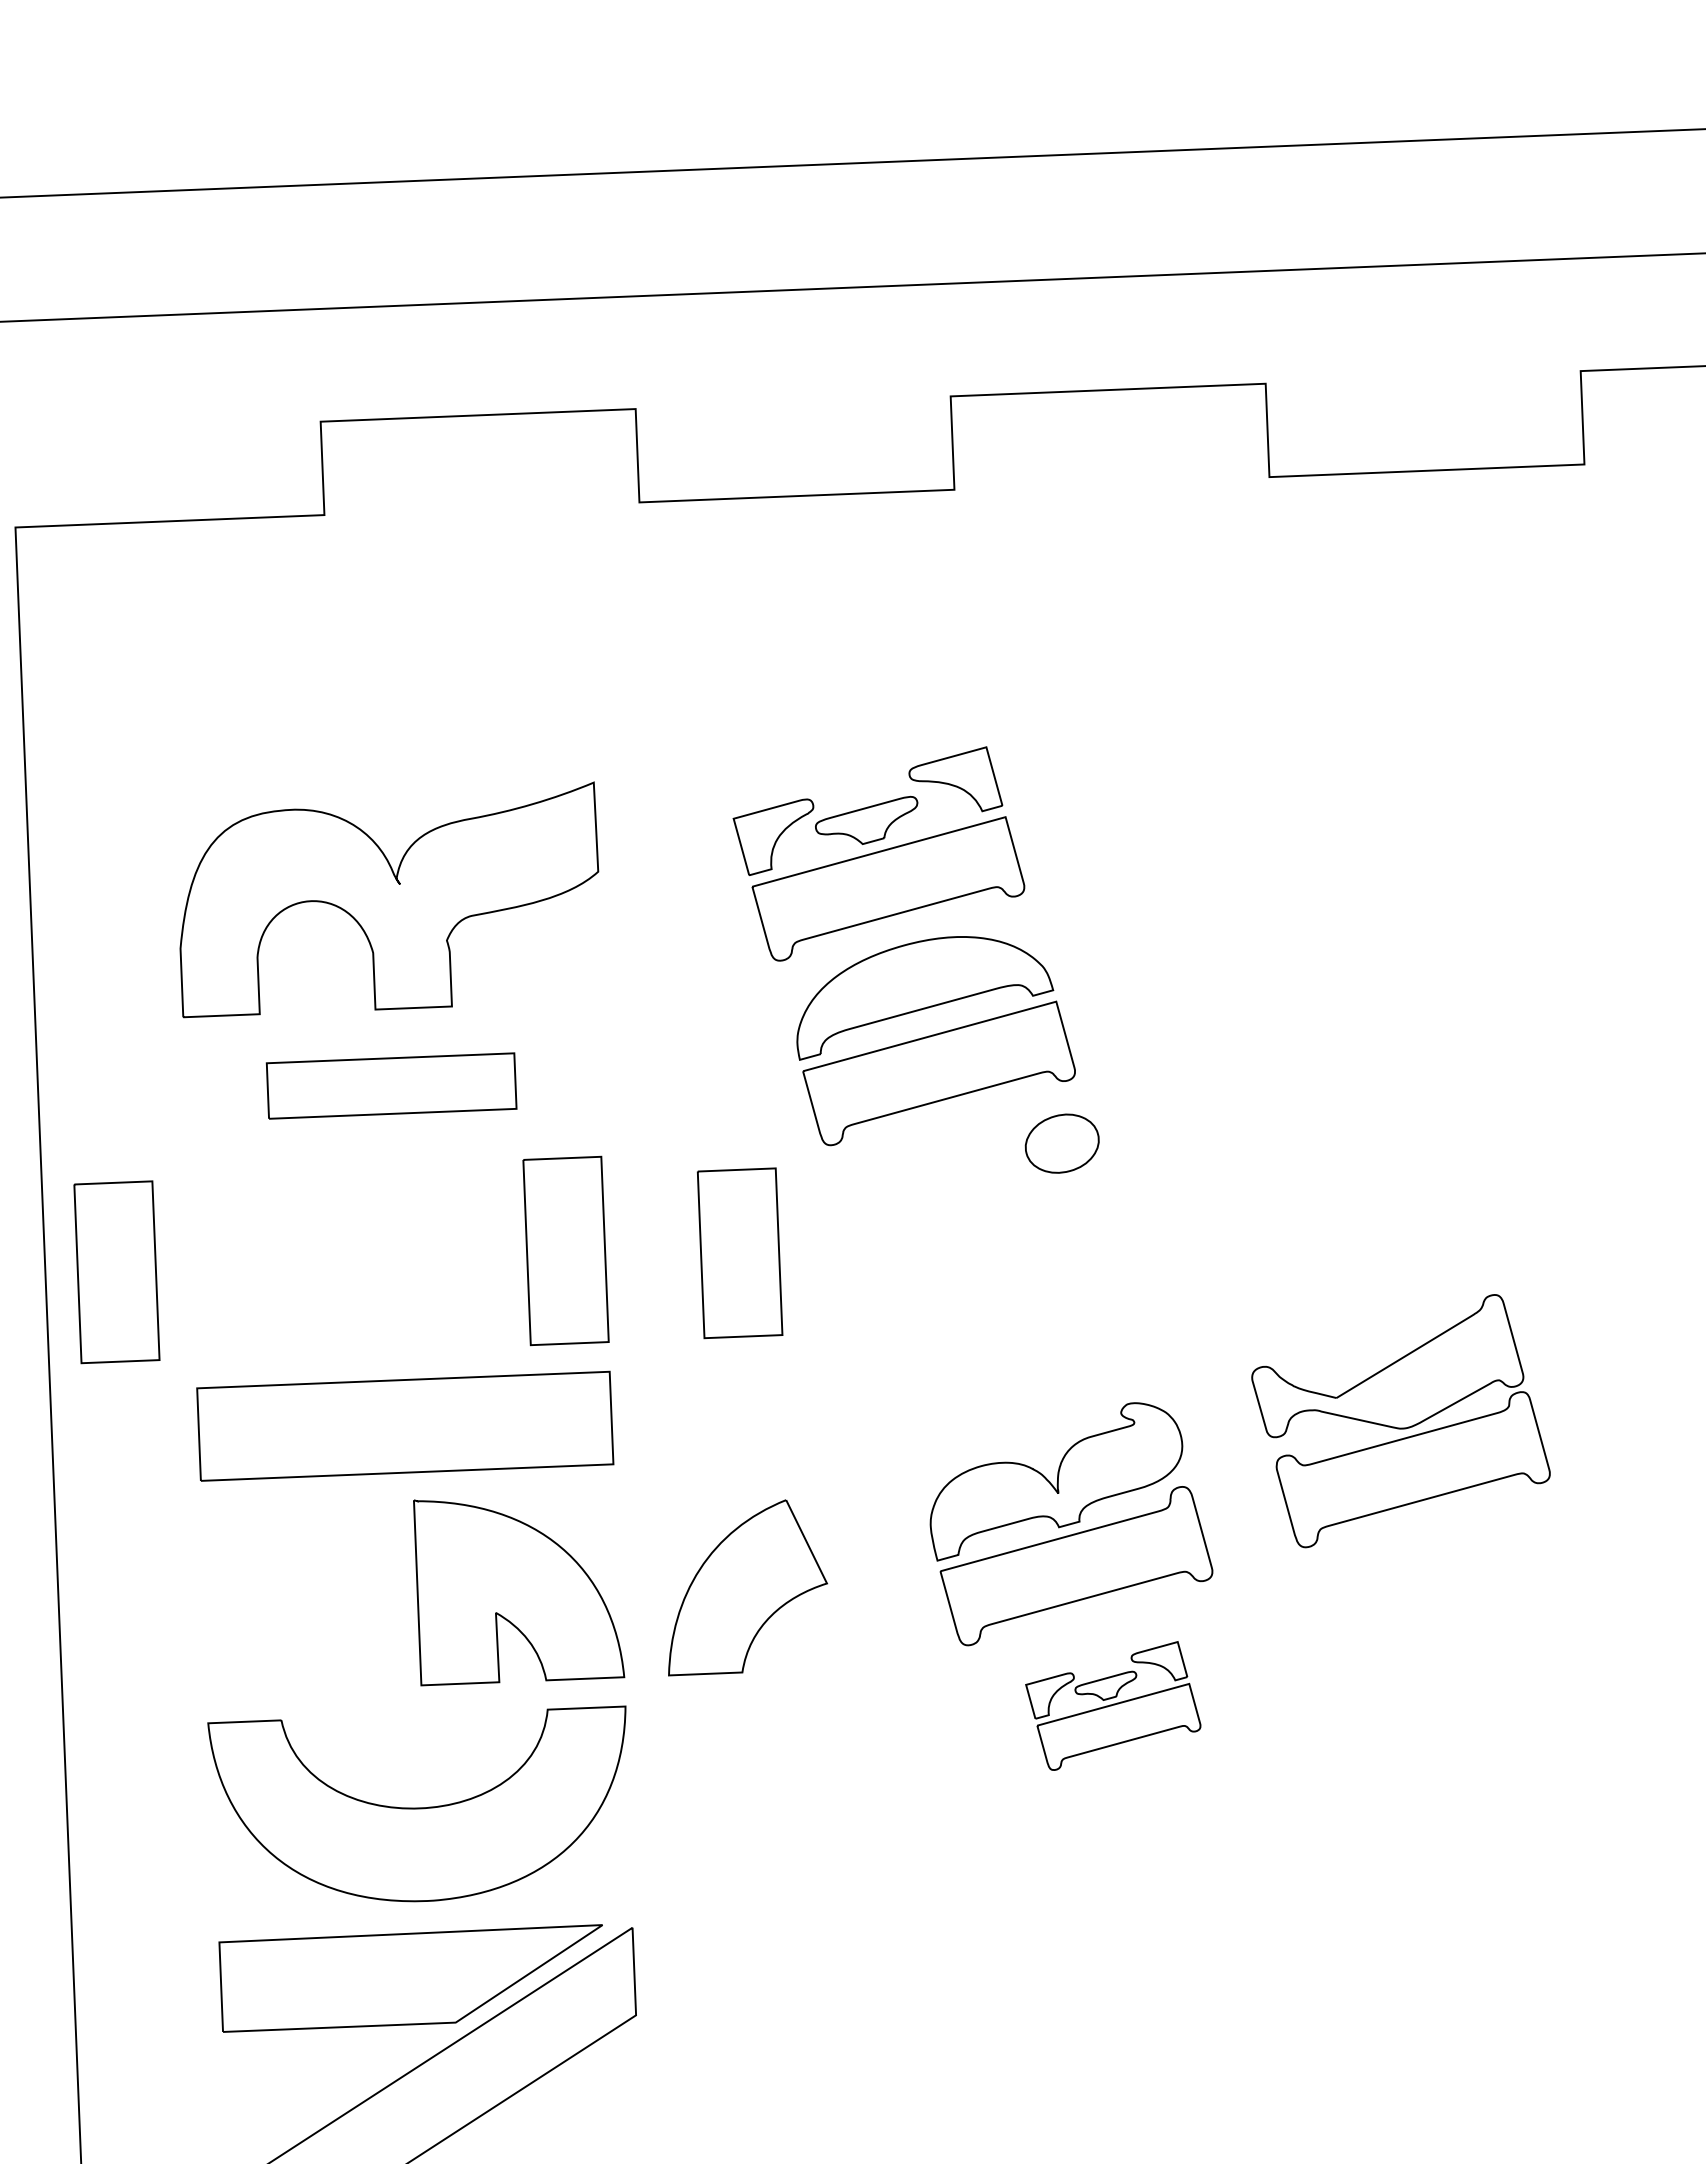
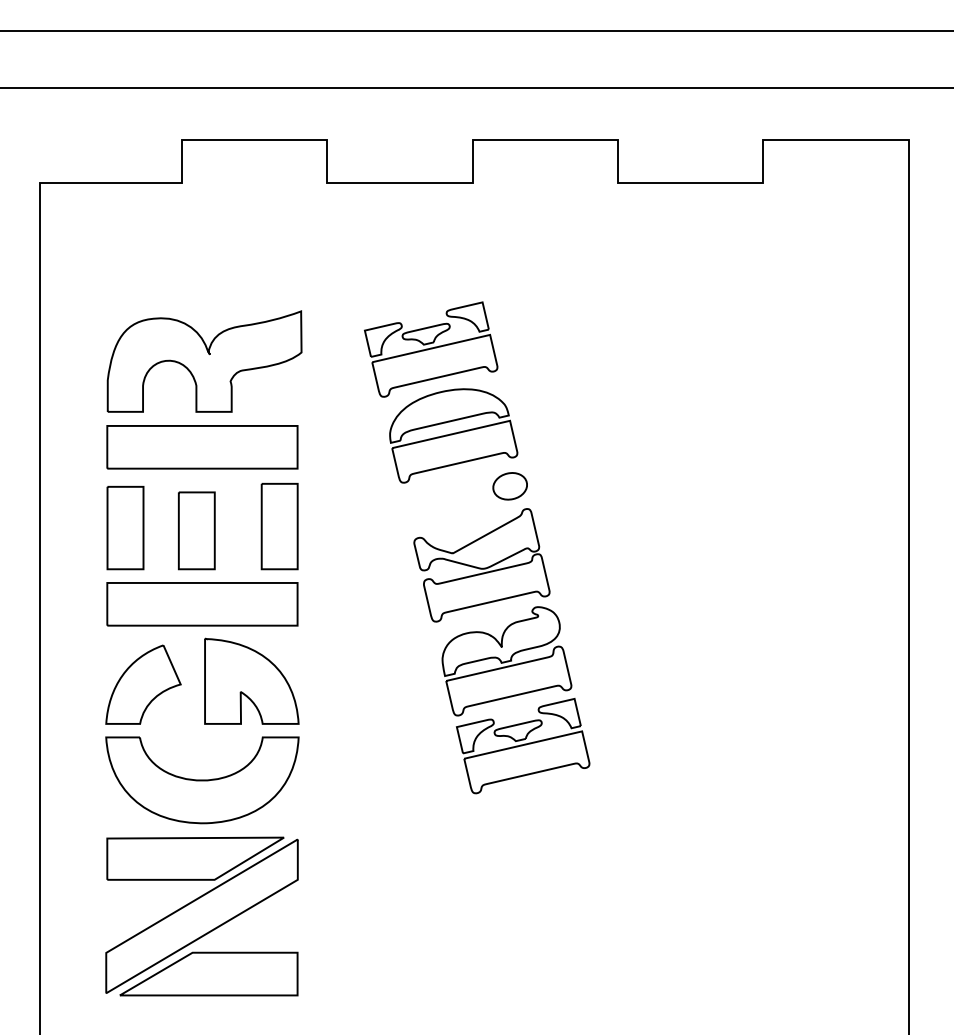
part: (391, 1086) -> (202, 447), size x1.67
part: (739, 1252) -> (196, 530), moved
part: (116, 1271) -> (125, 527), moved
part: (1399, 1421) -> (481, 565), moved
part: (746, 1586) -> (143, 684), moved
part: (1113, 1706) -> (523, 746), size x1.67

